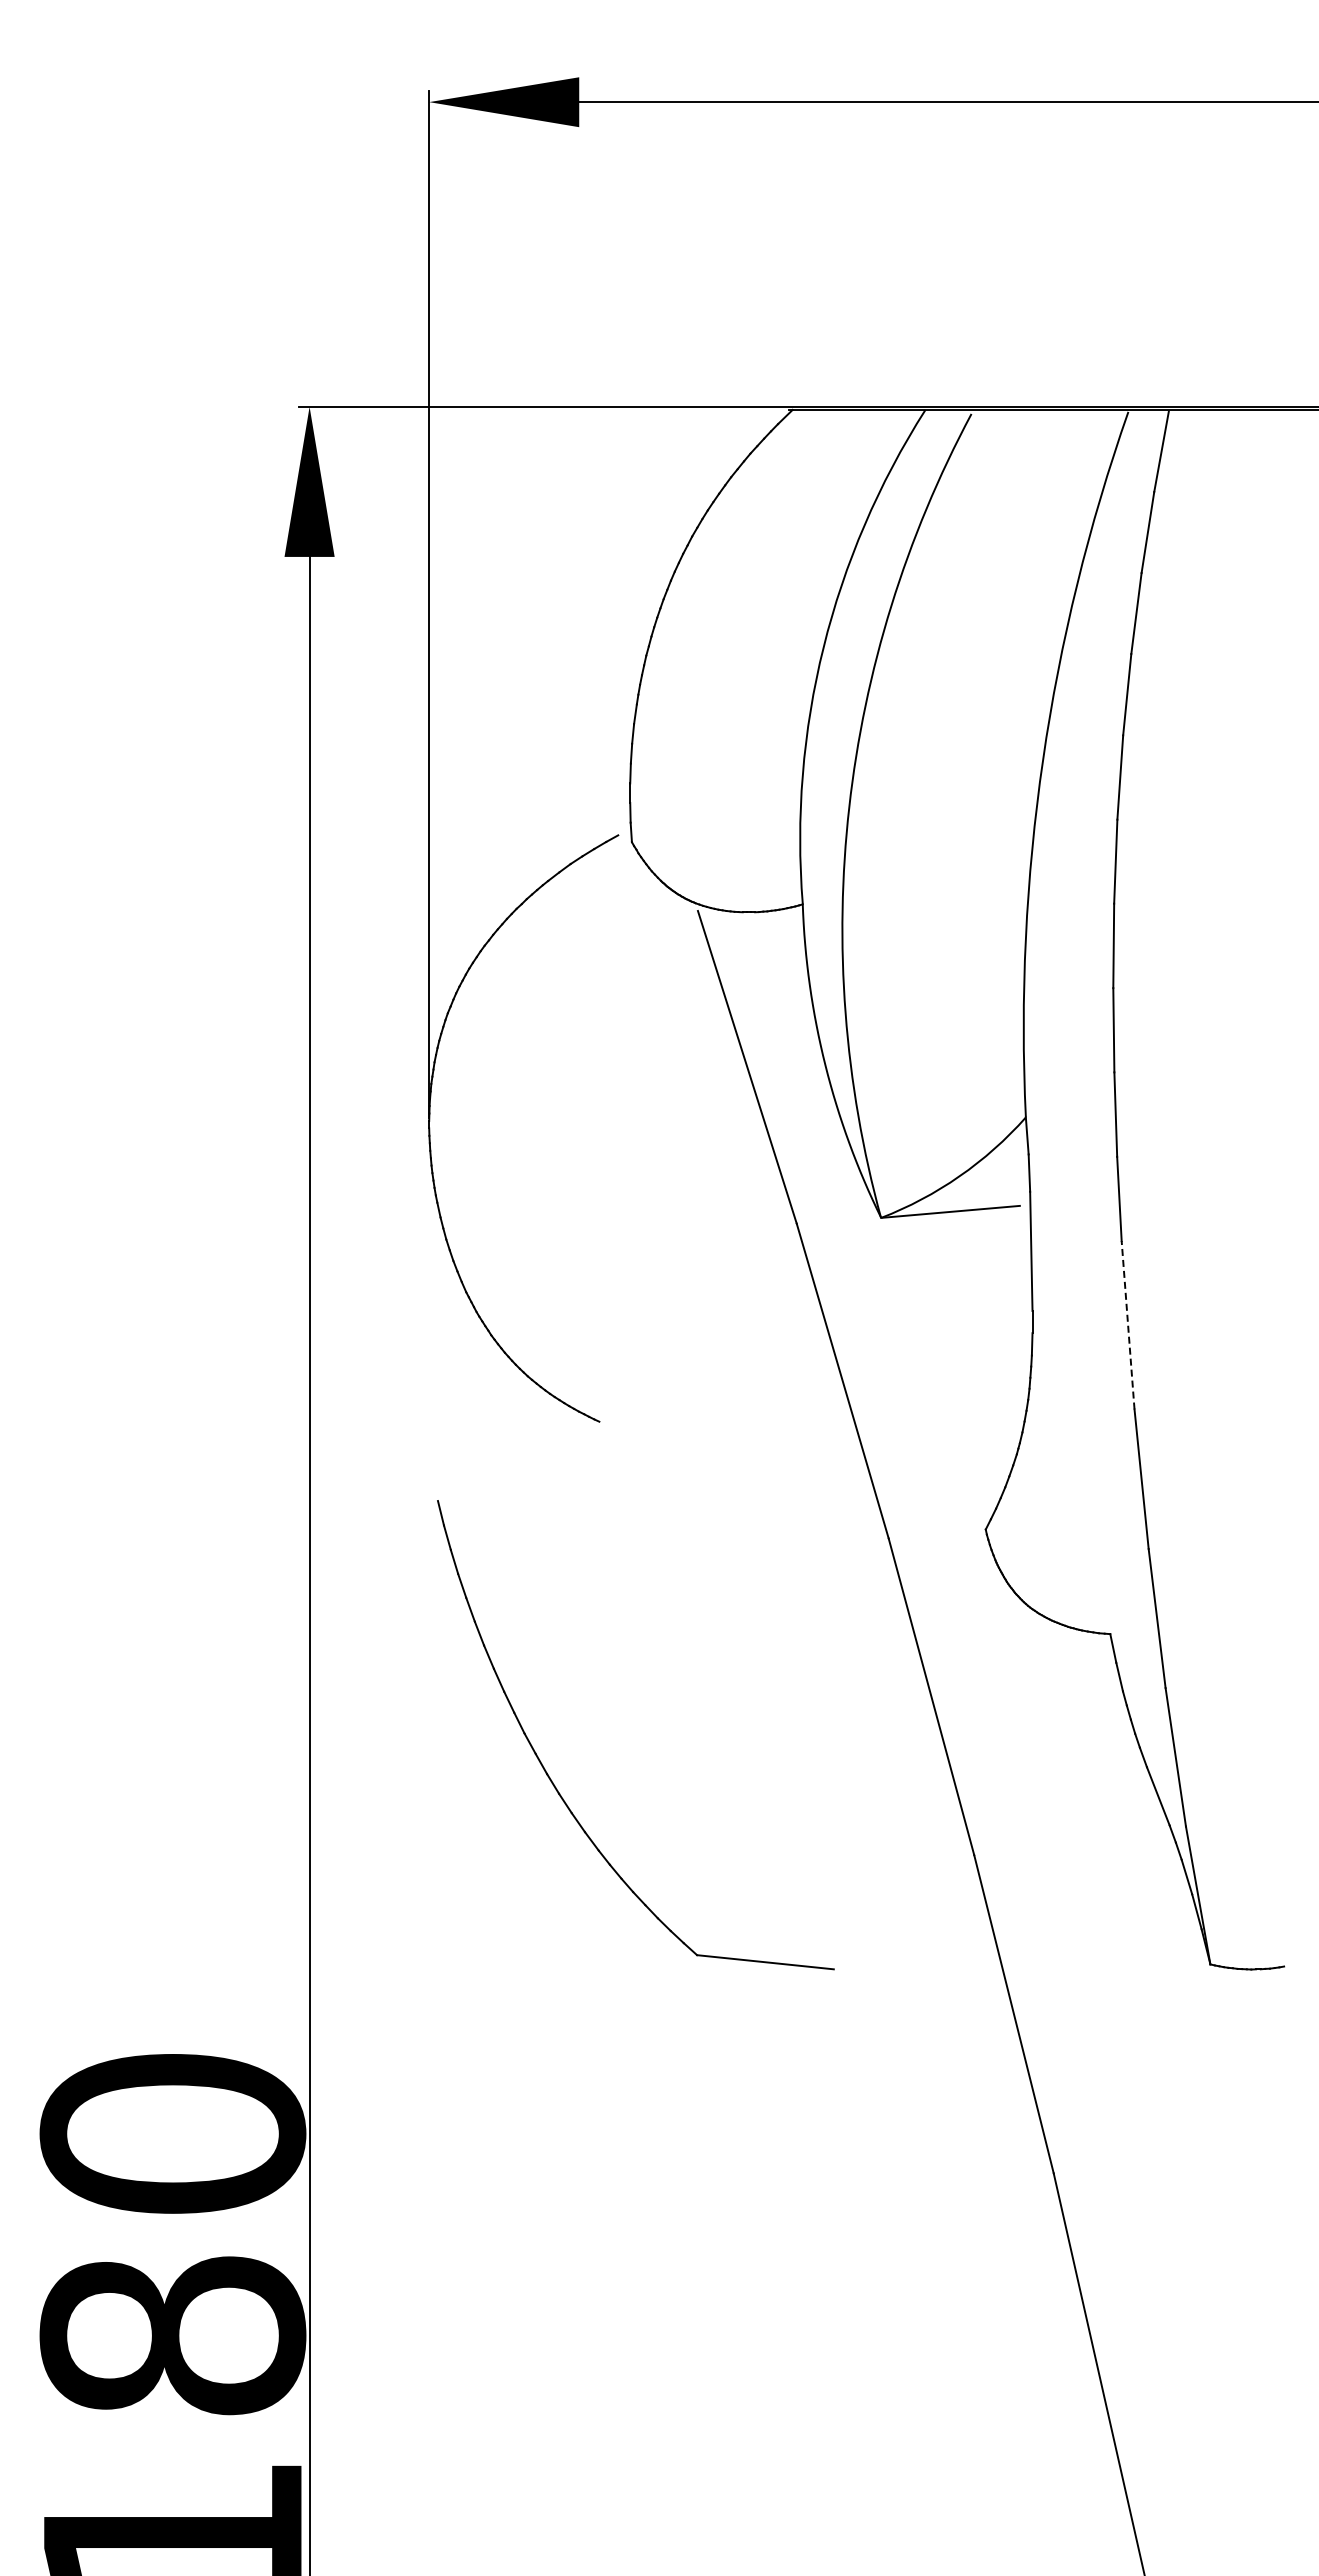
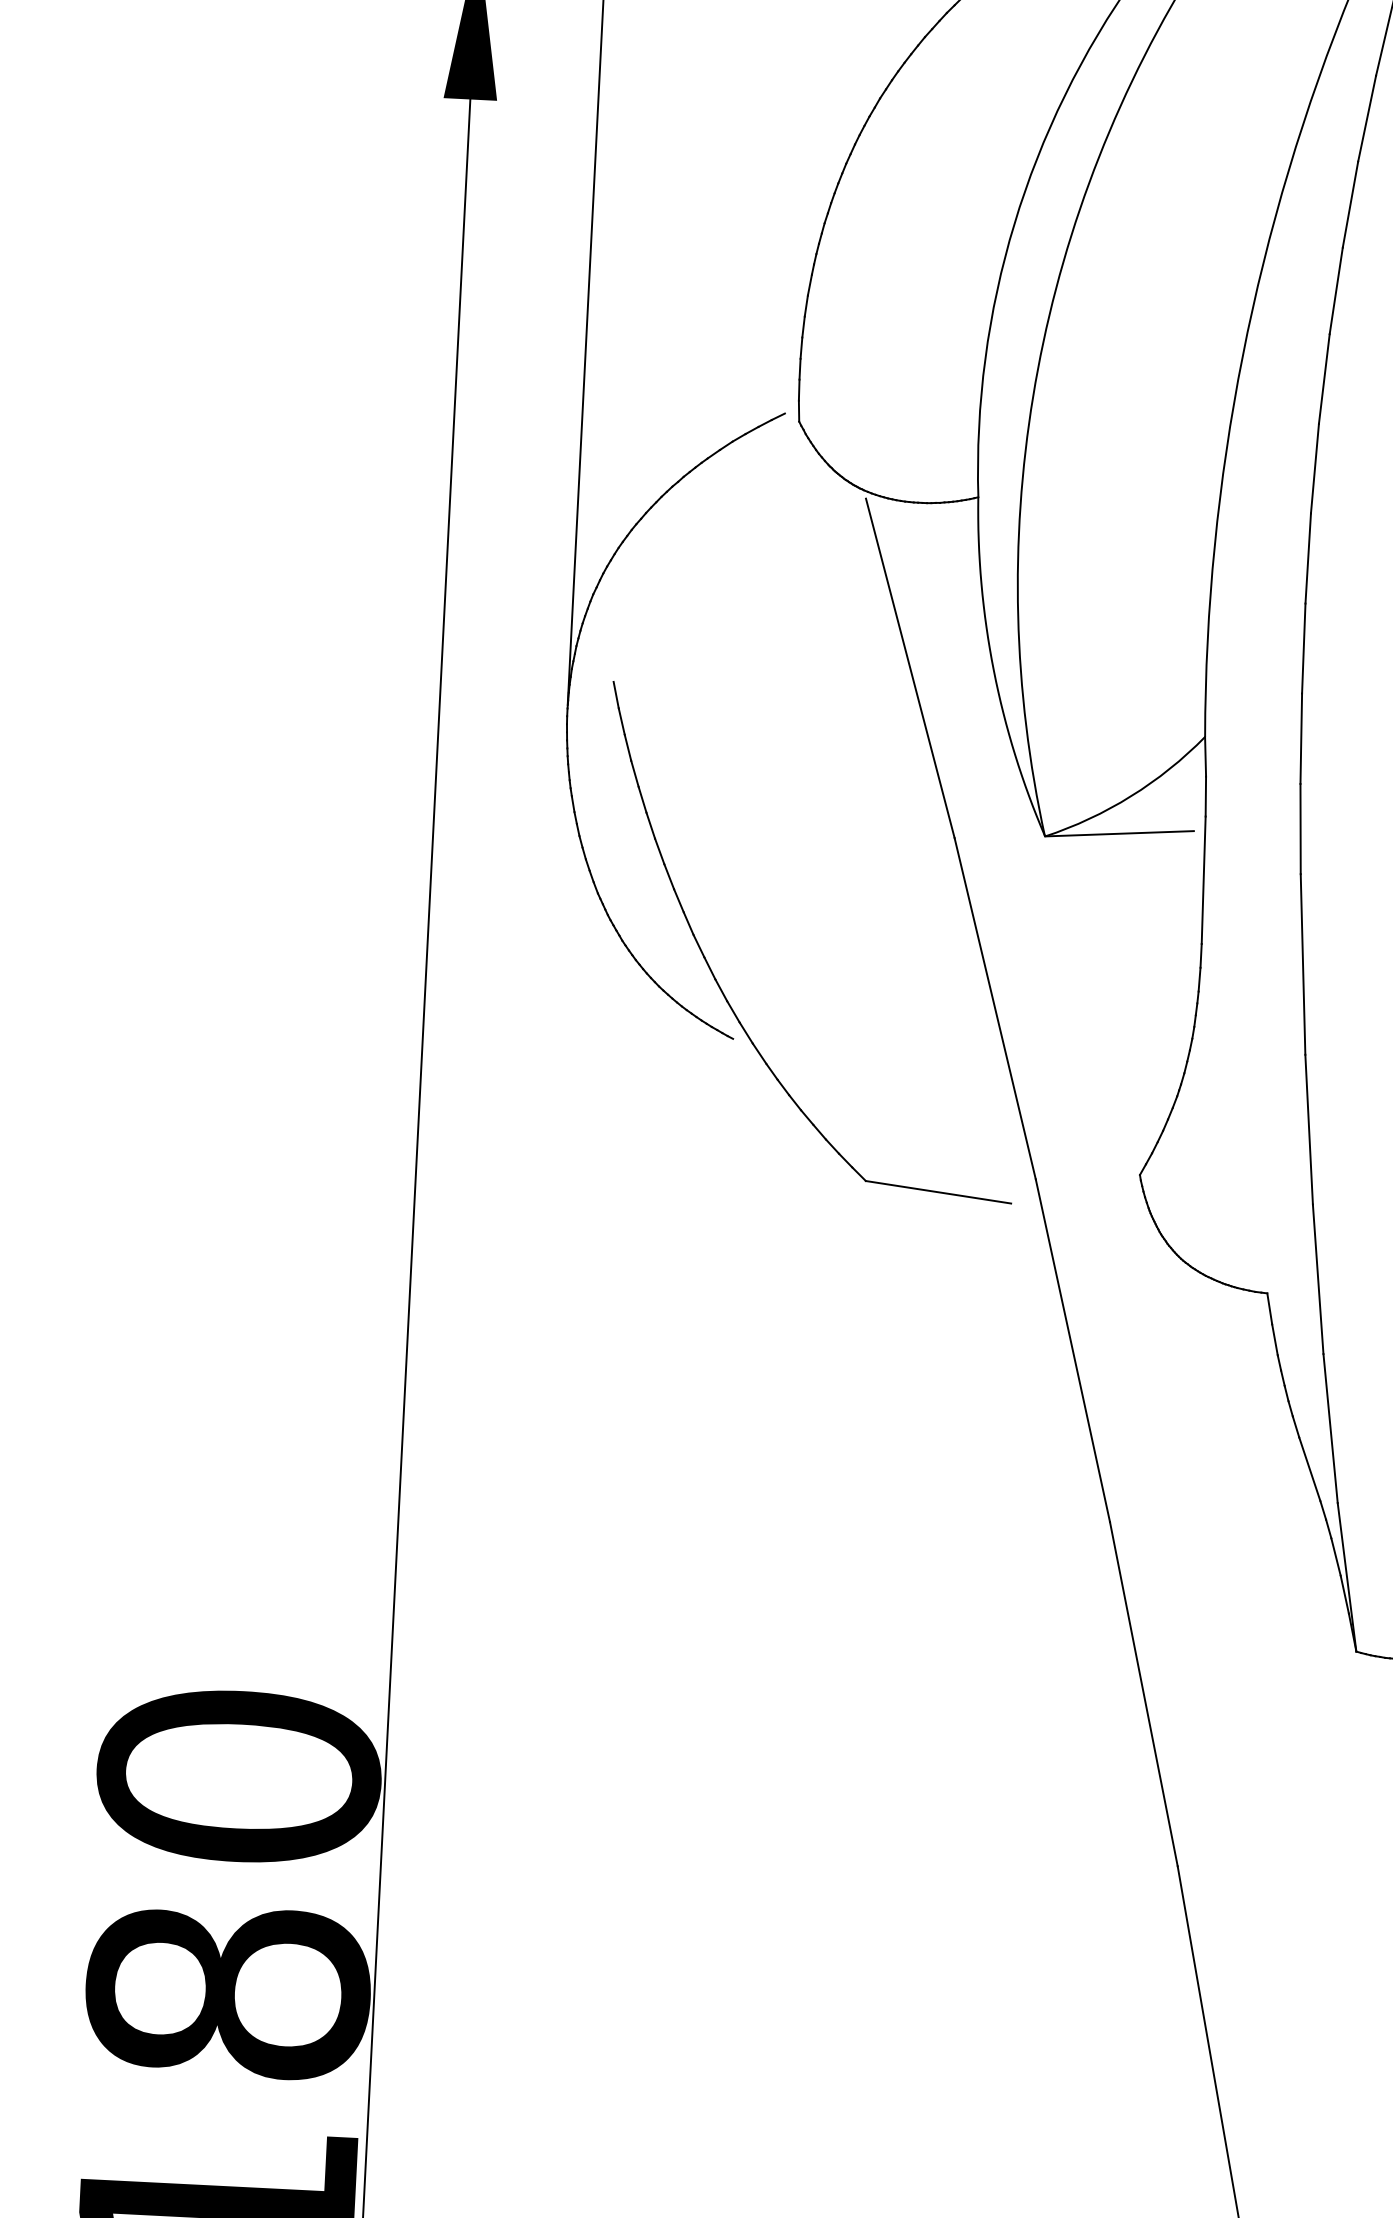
line: (1128, 1324) -> (1303, 963), dashed -> solid
part: (555, 1785) -> (723, 992), moved

